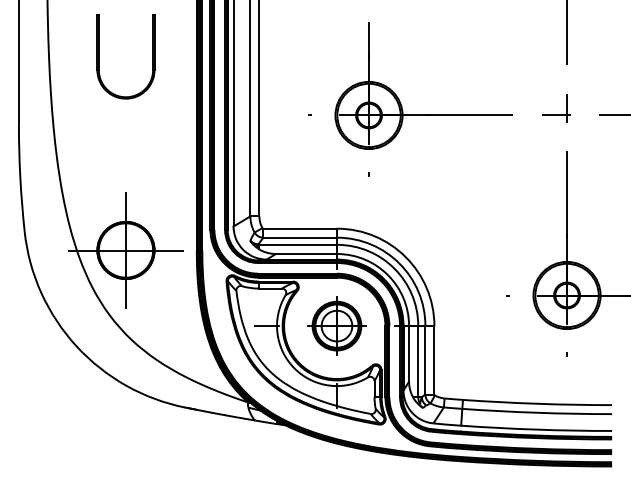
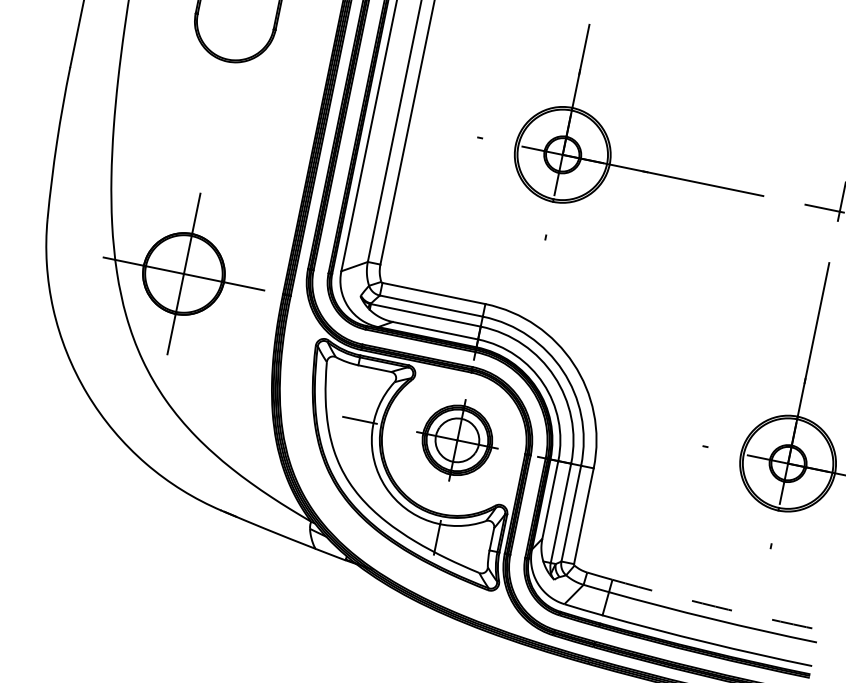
arc: (537, 403) -> (715, 606), solid -> dashed

